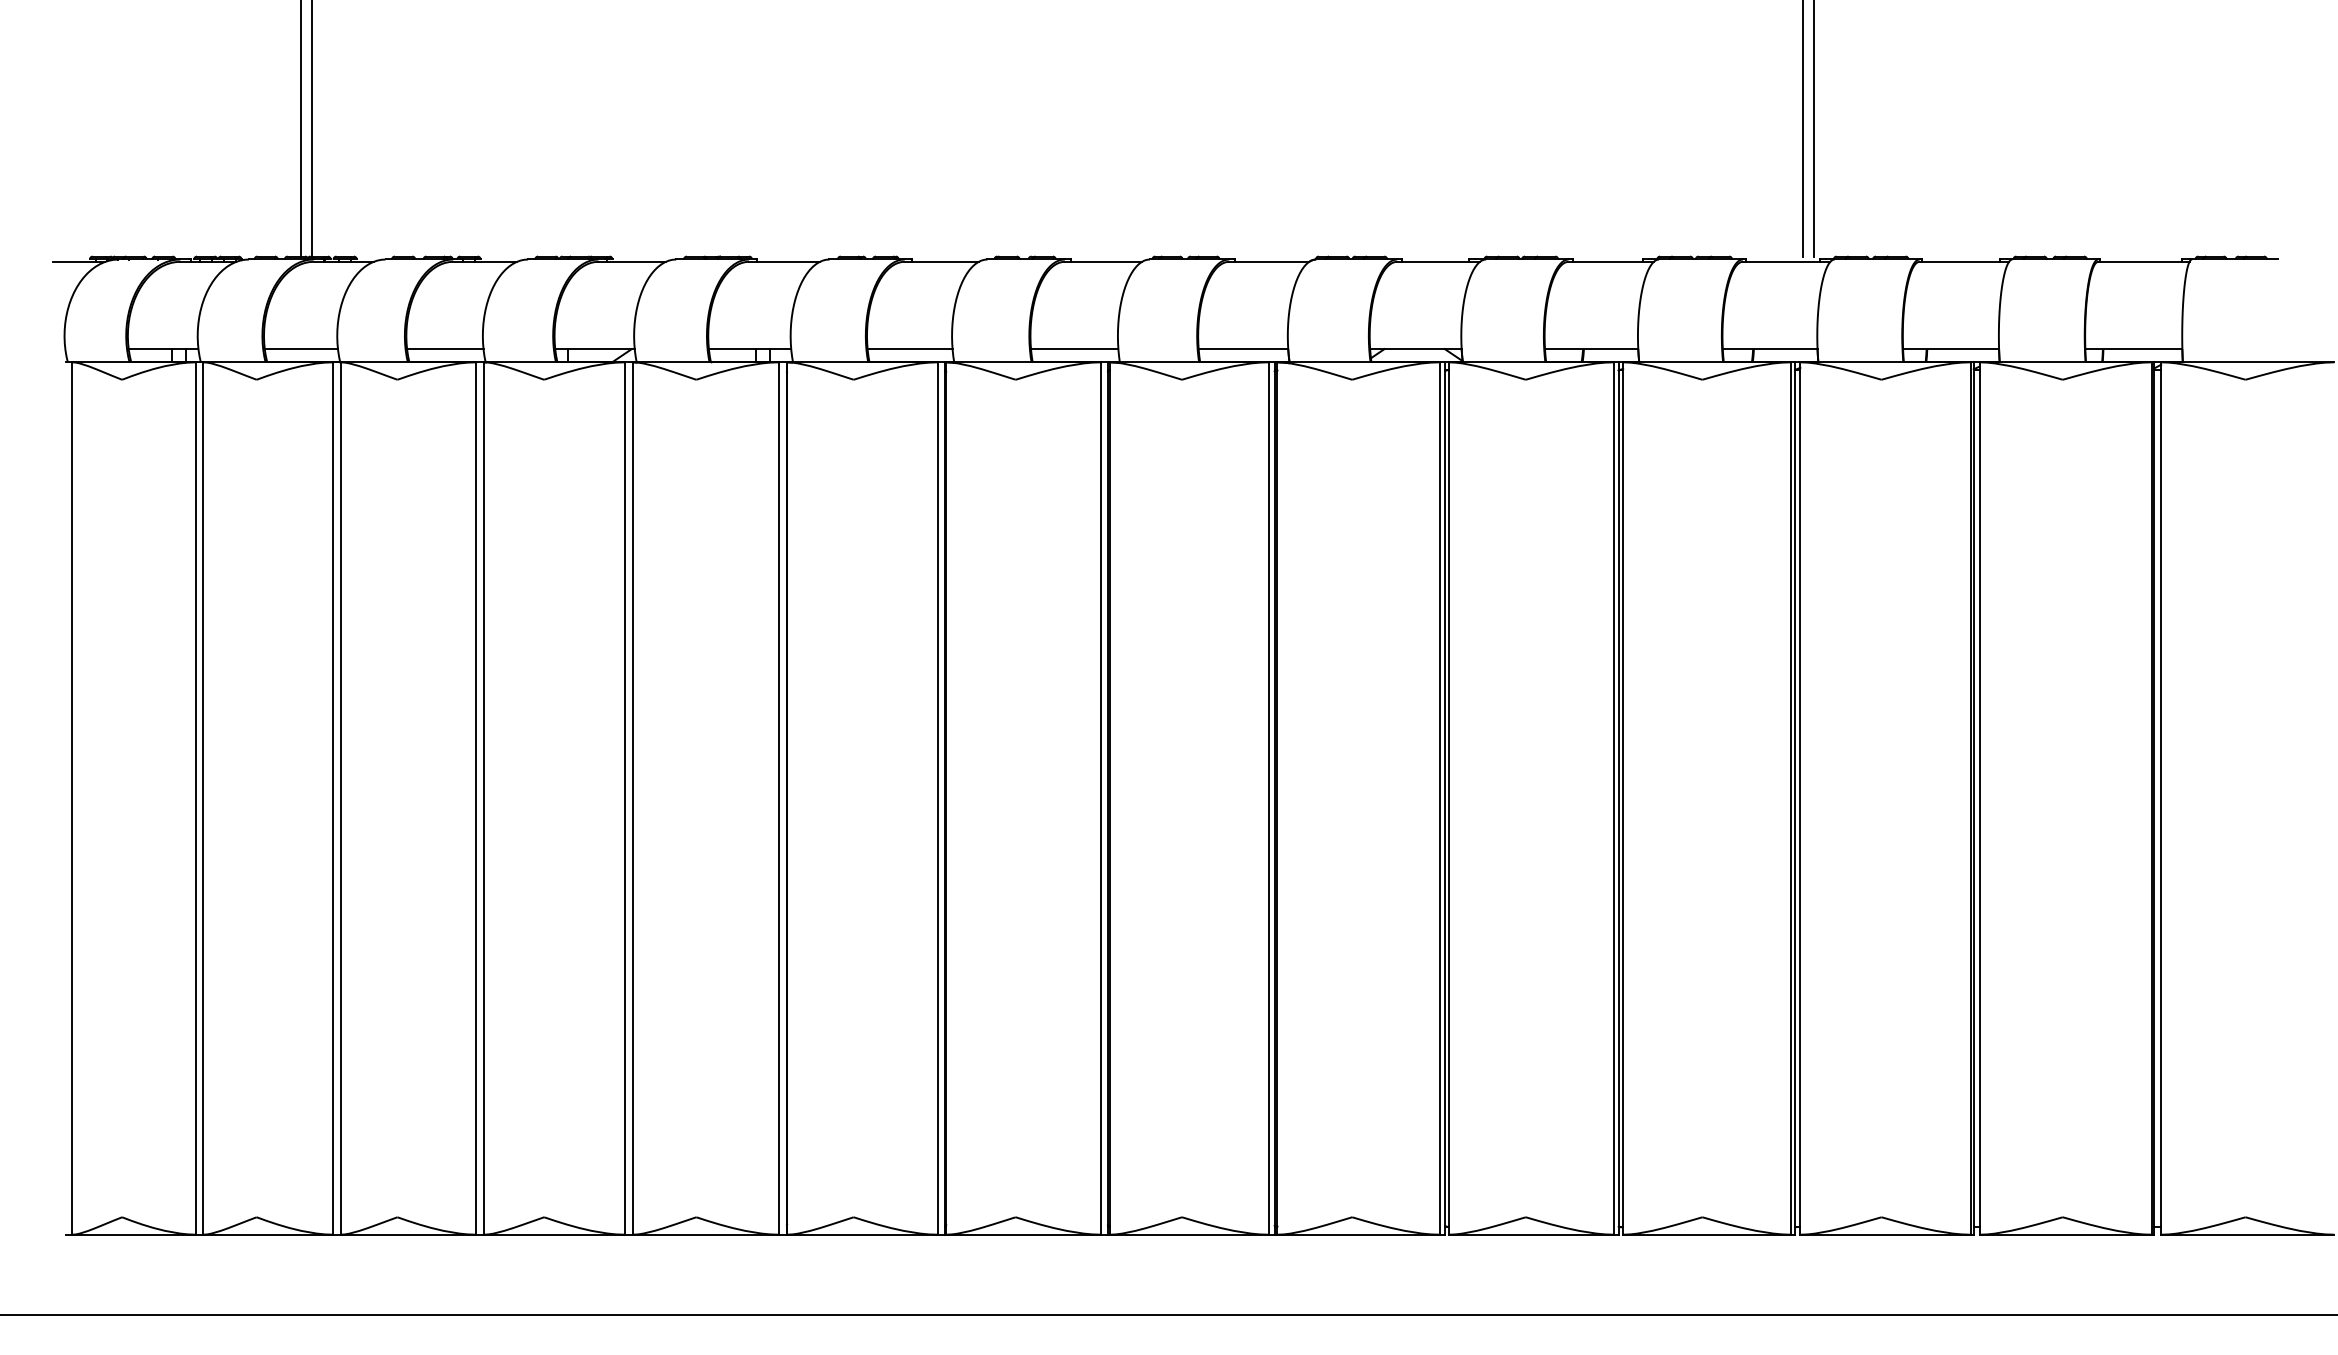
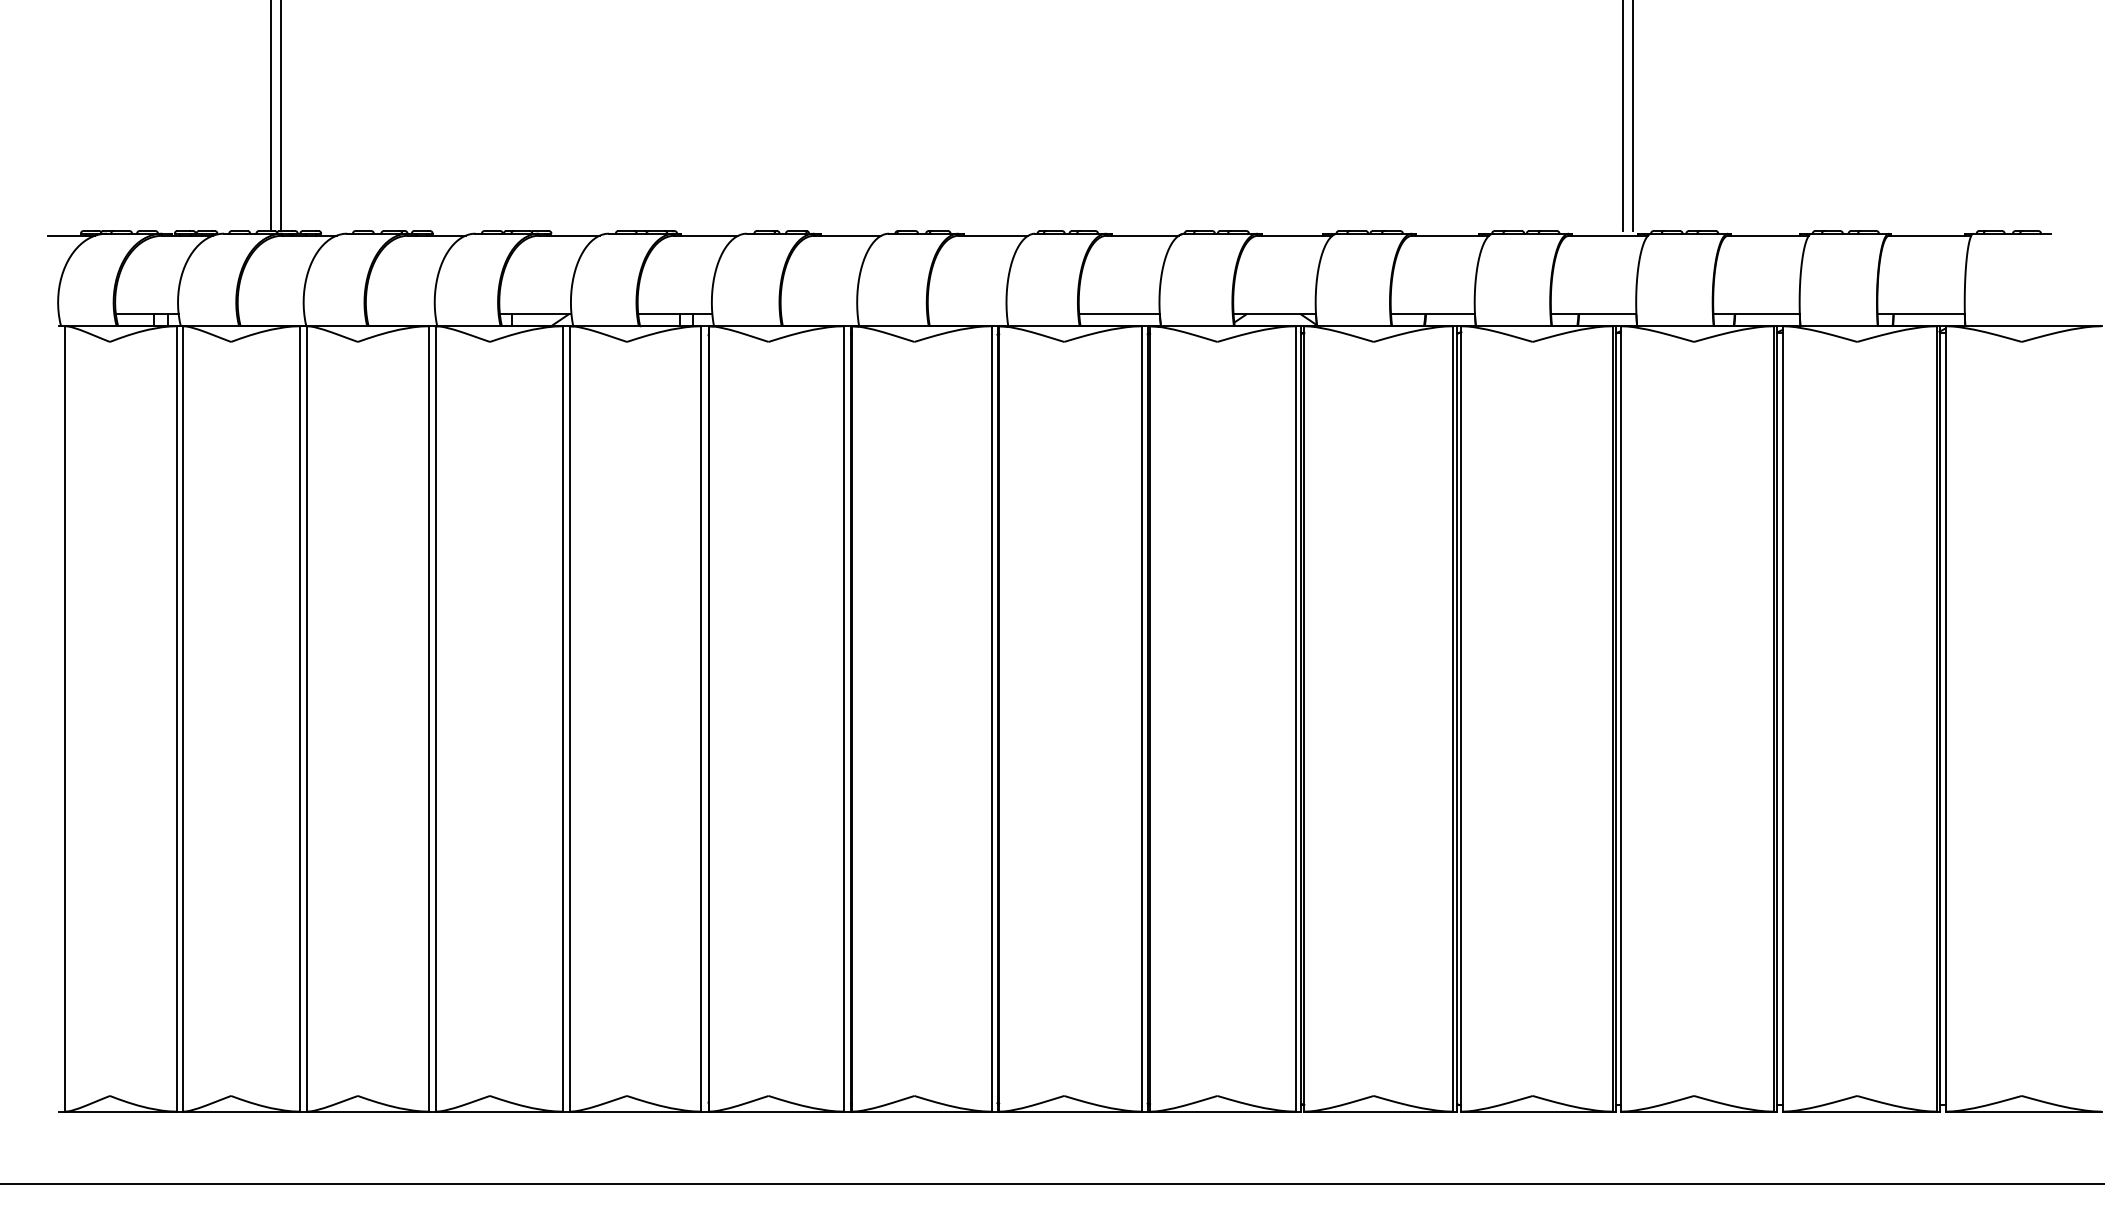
line: (301, 349) -> (271, 314), removed
line: (444, 349) -> (400, 314), removed
line: (910, 349) -> (819, 314), removed
line: (1074, 349) -> (967, 314), removed

